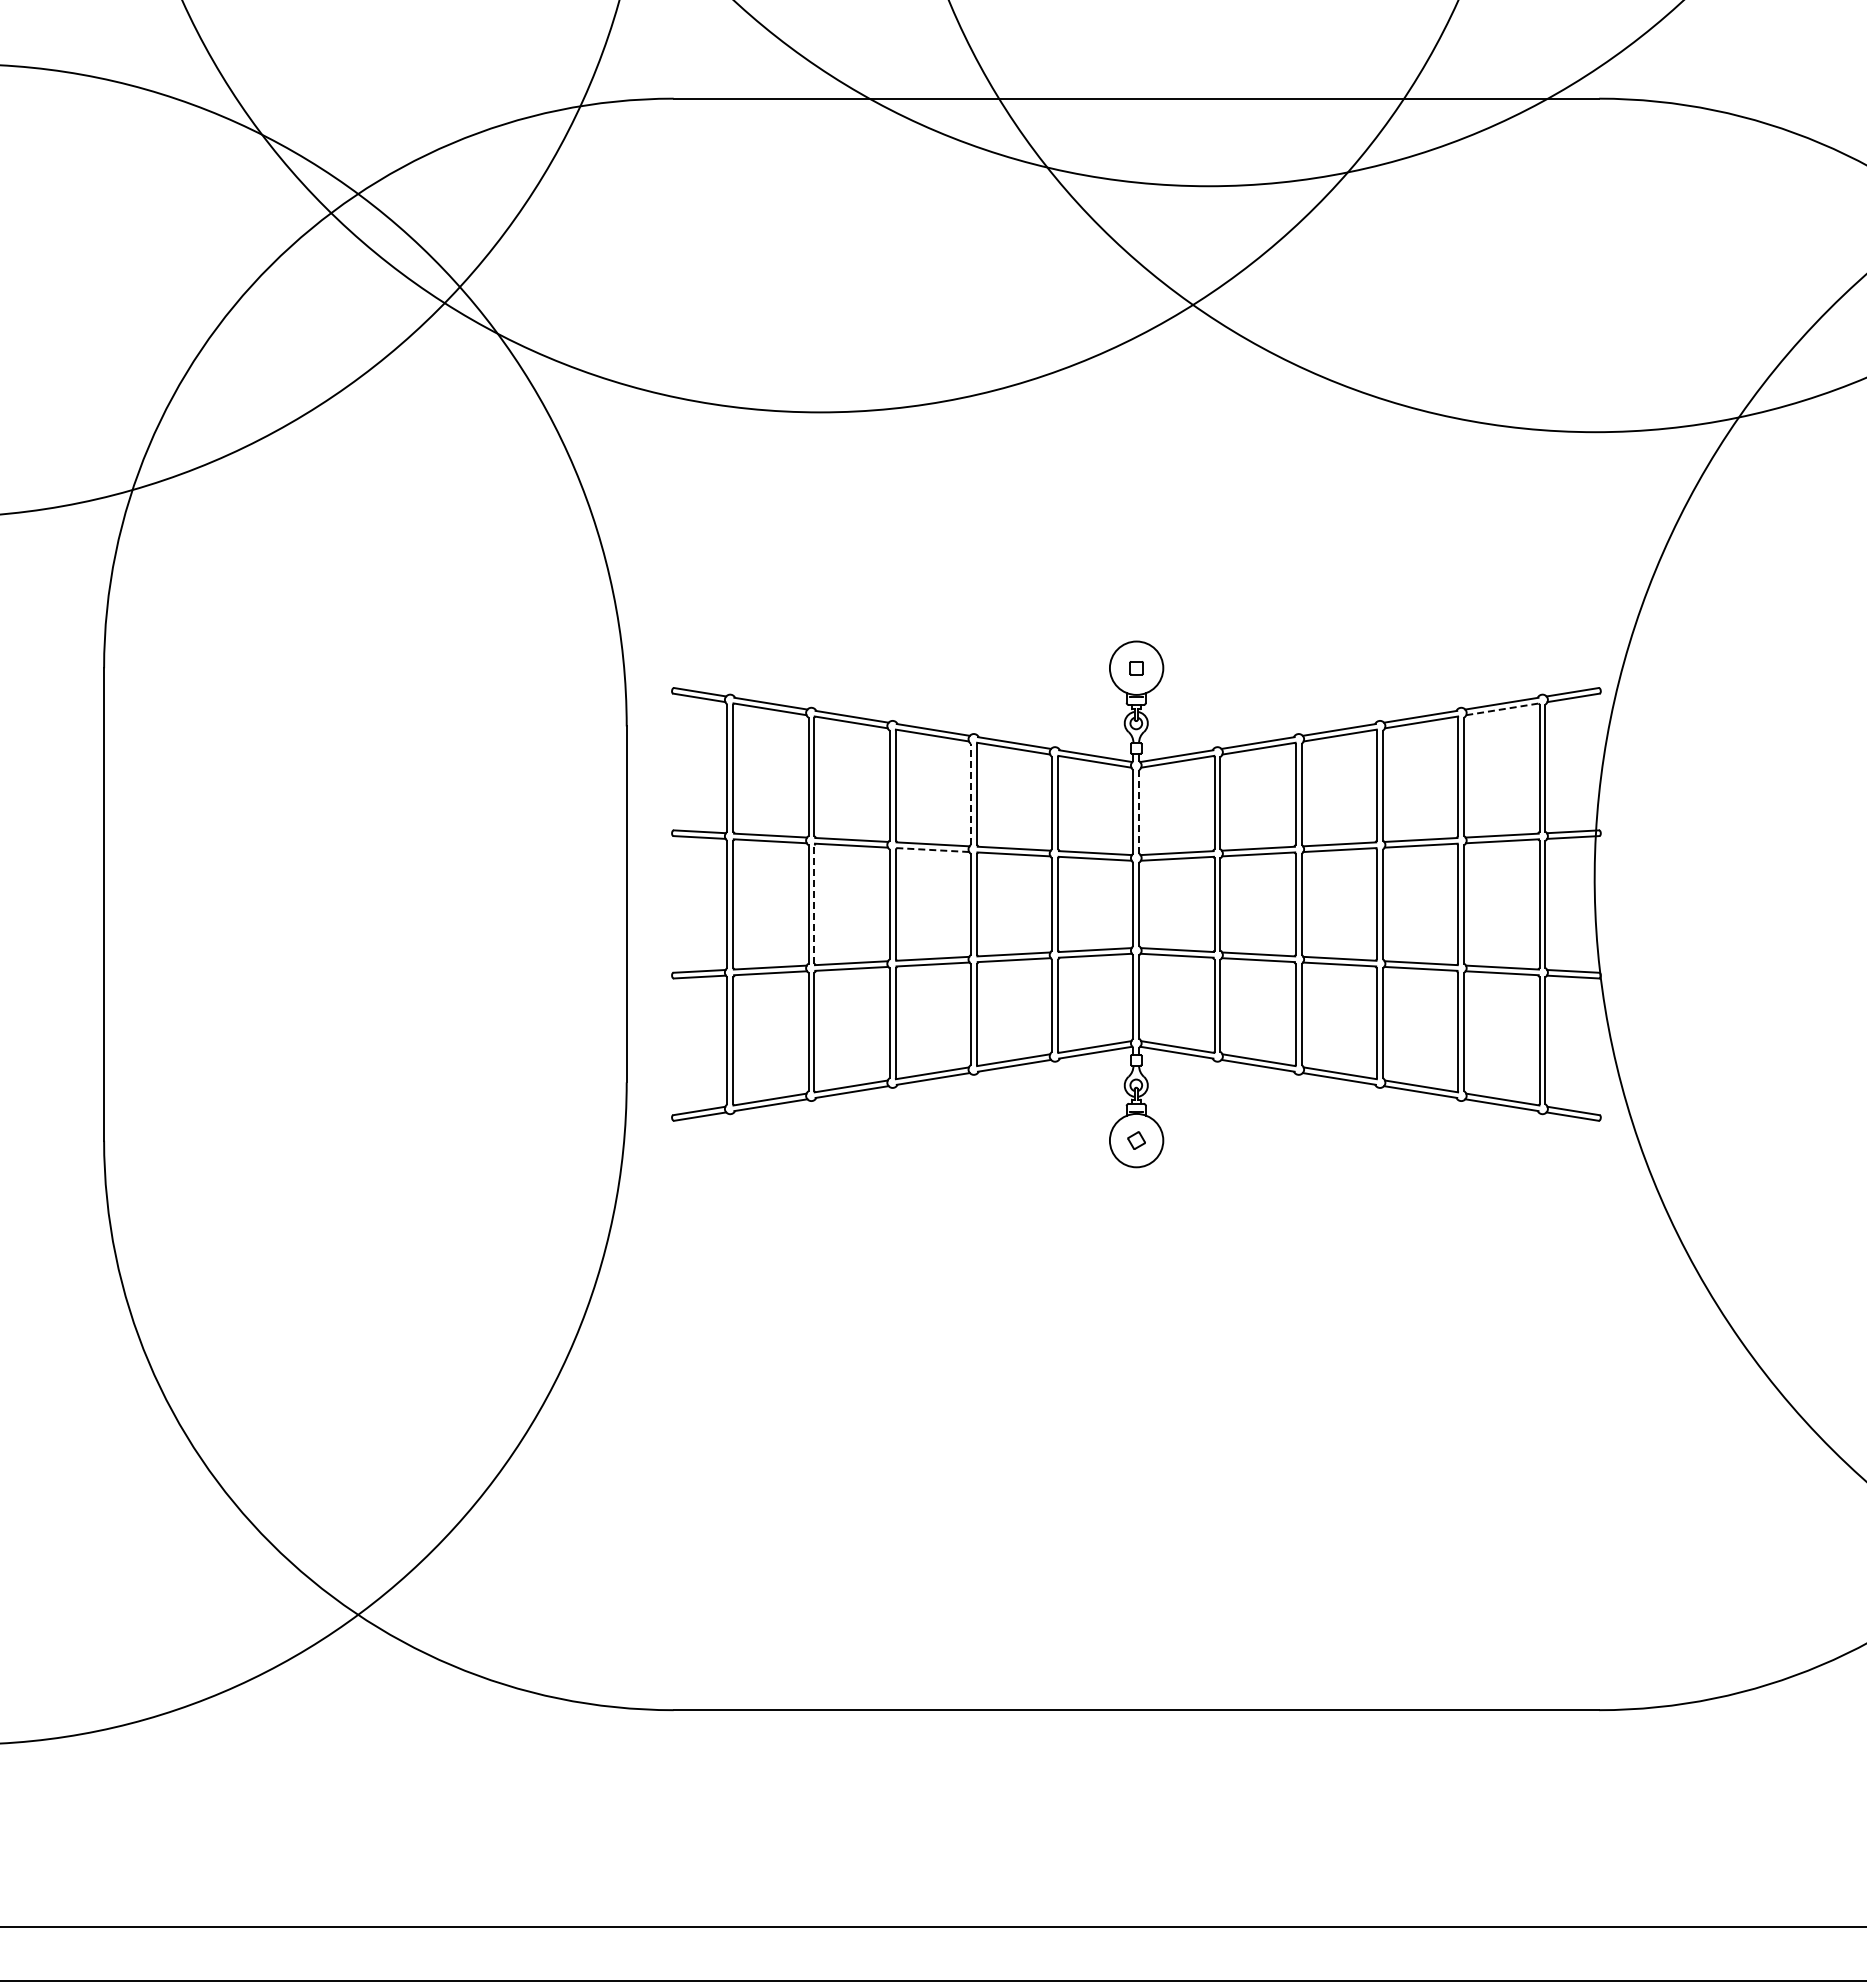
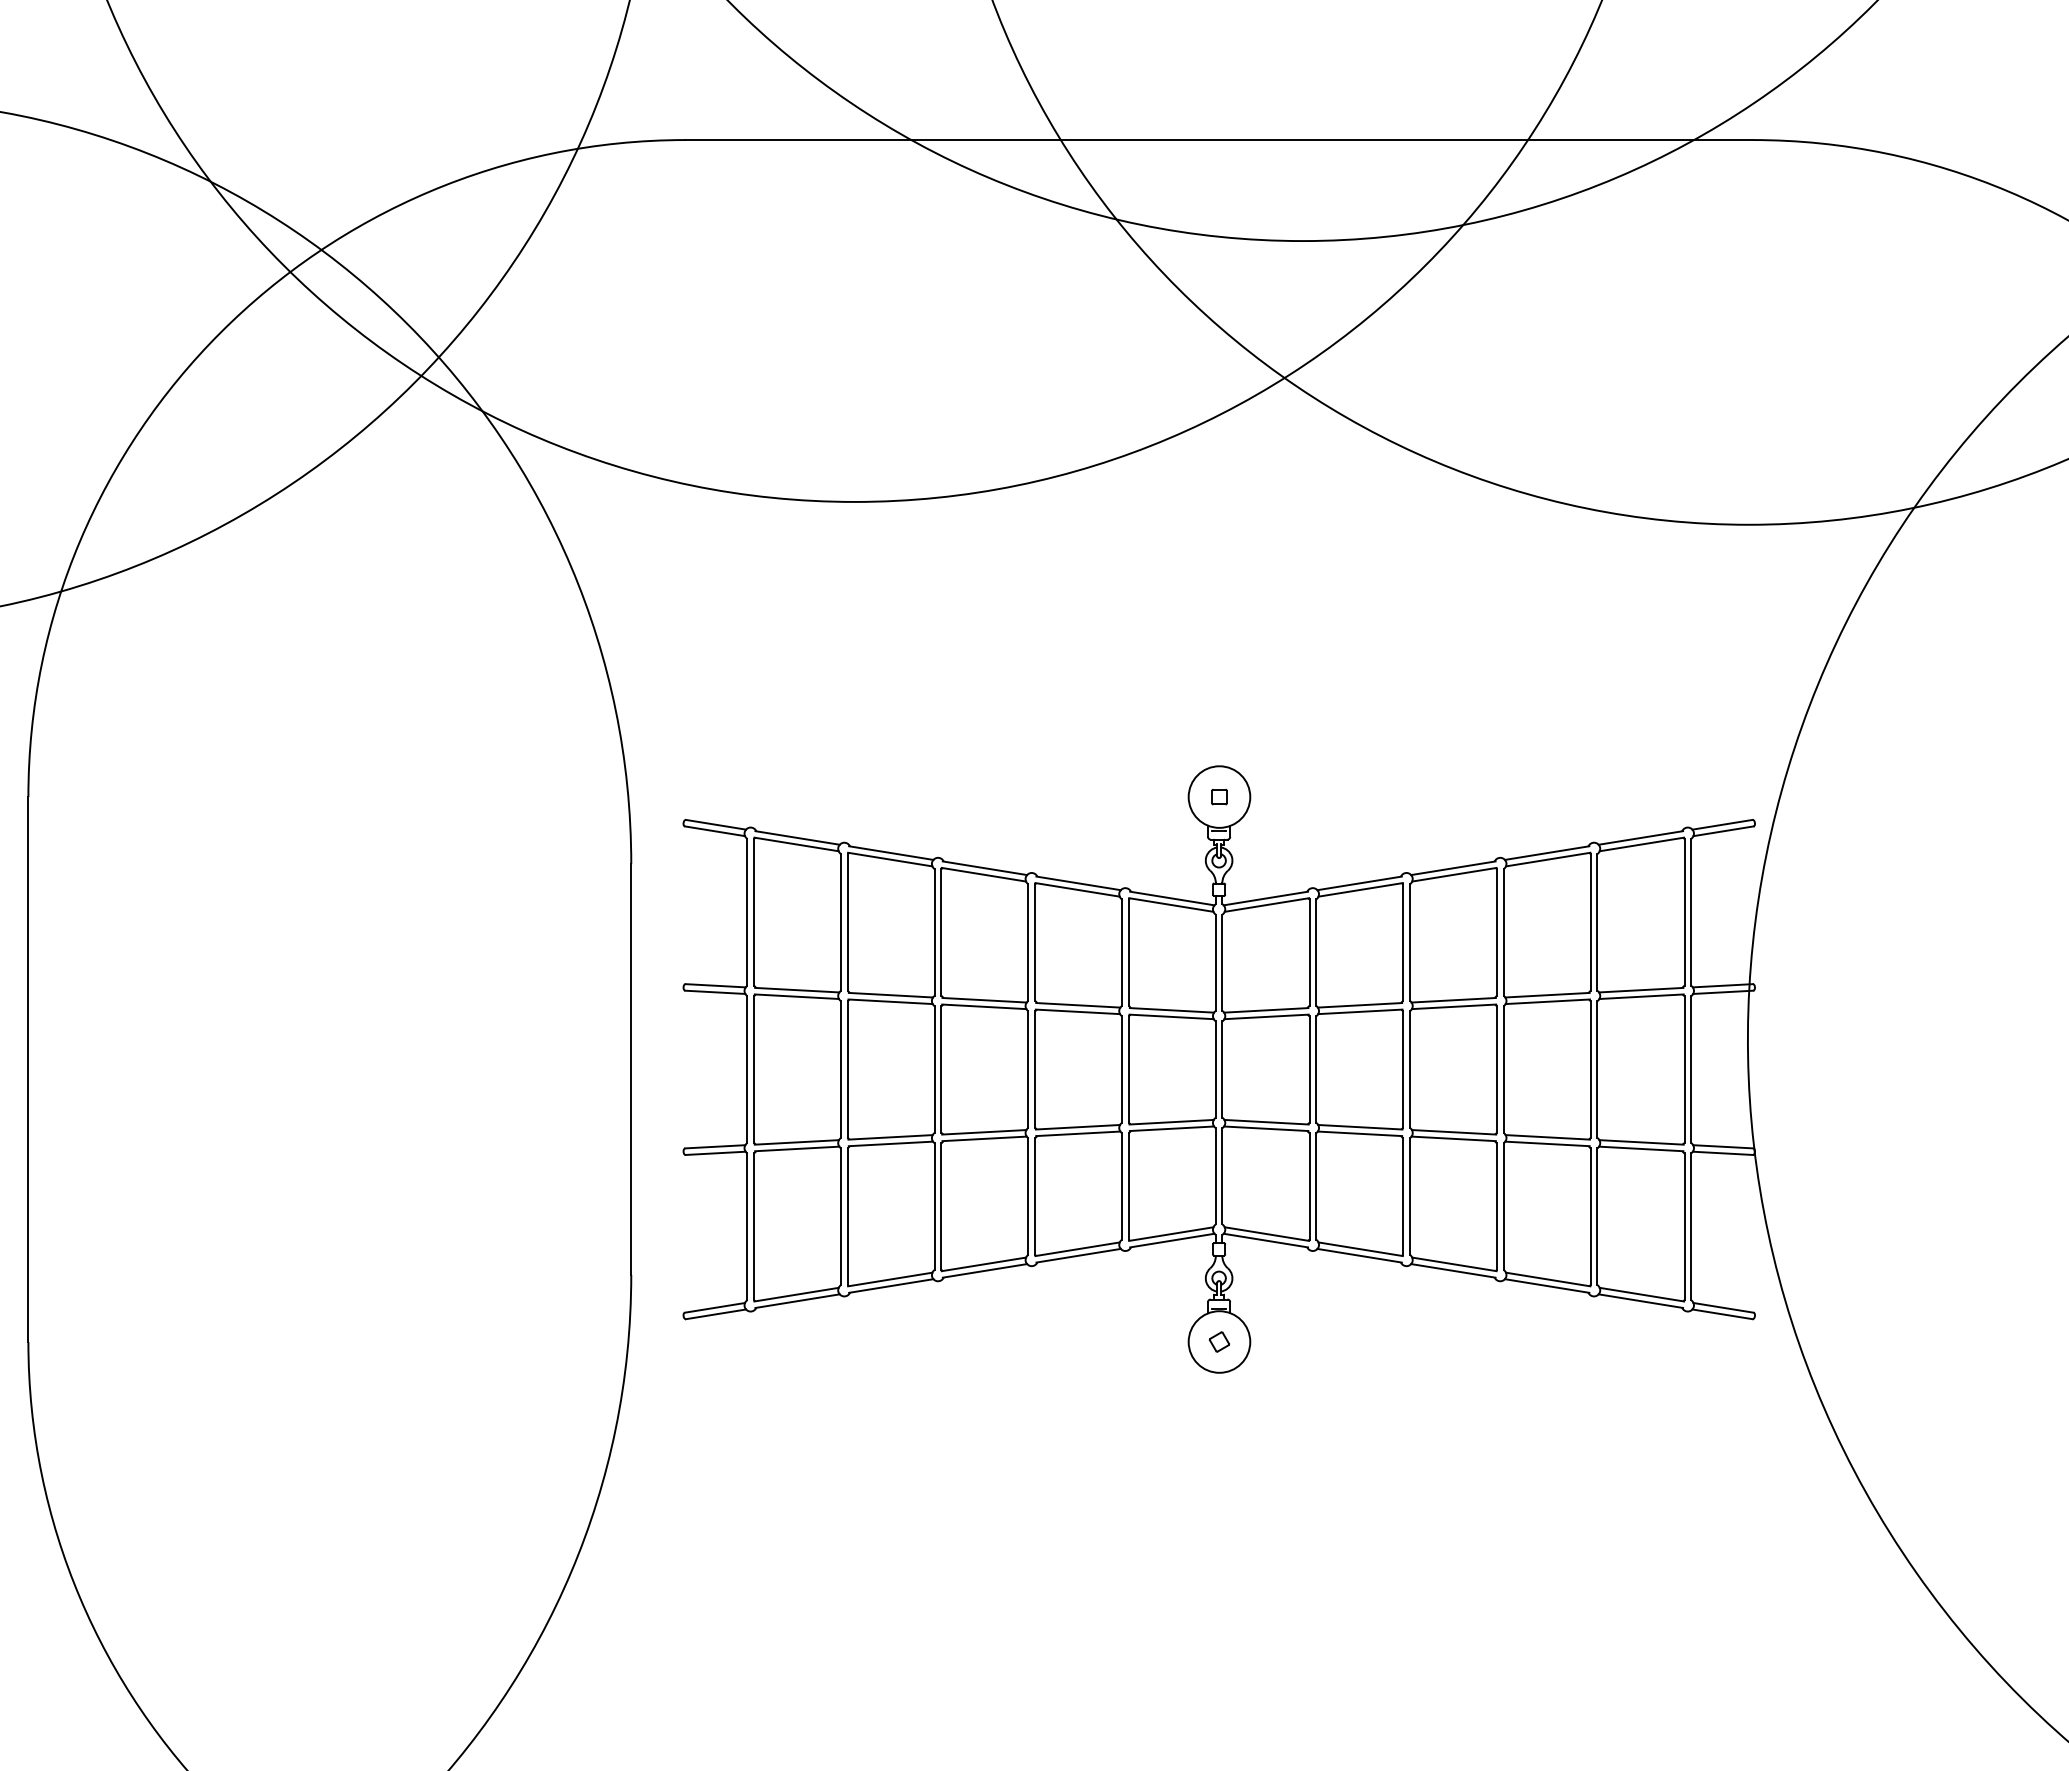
line: (1503, 709) -> (1642, 844), dashed -> solid
line: (971, 794) -> (1029, 942), dashed -> solid
line: (1139, 811) -> (1222, 962), dashed -> solid
line: (932, 850) -> (984, 1007), dashed -> solid
line: (814, 903) -> (847, 1068), dashed -> solid

